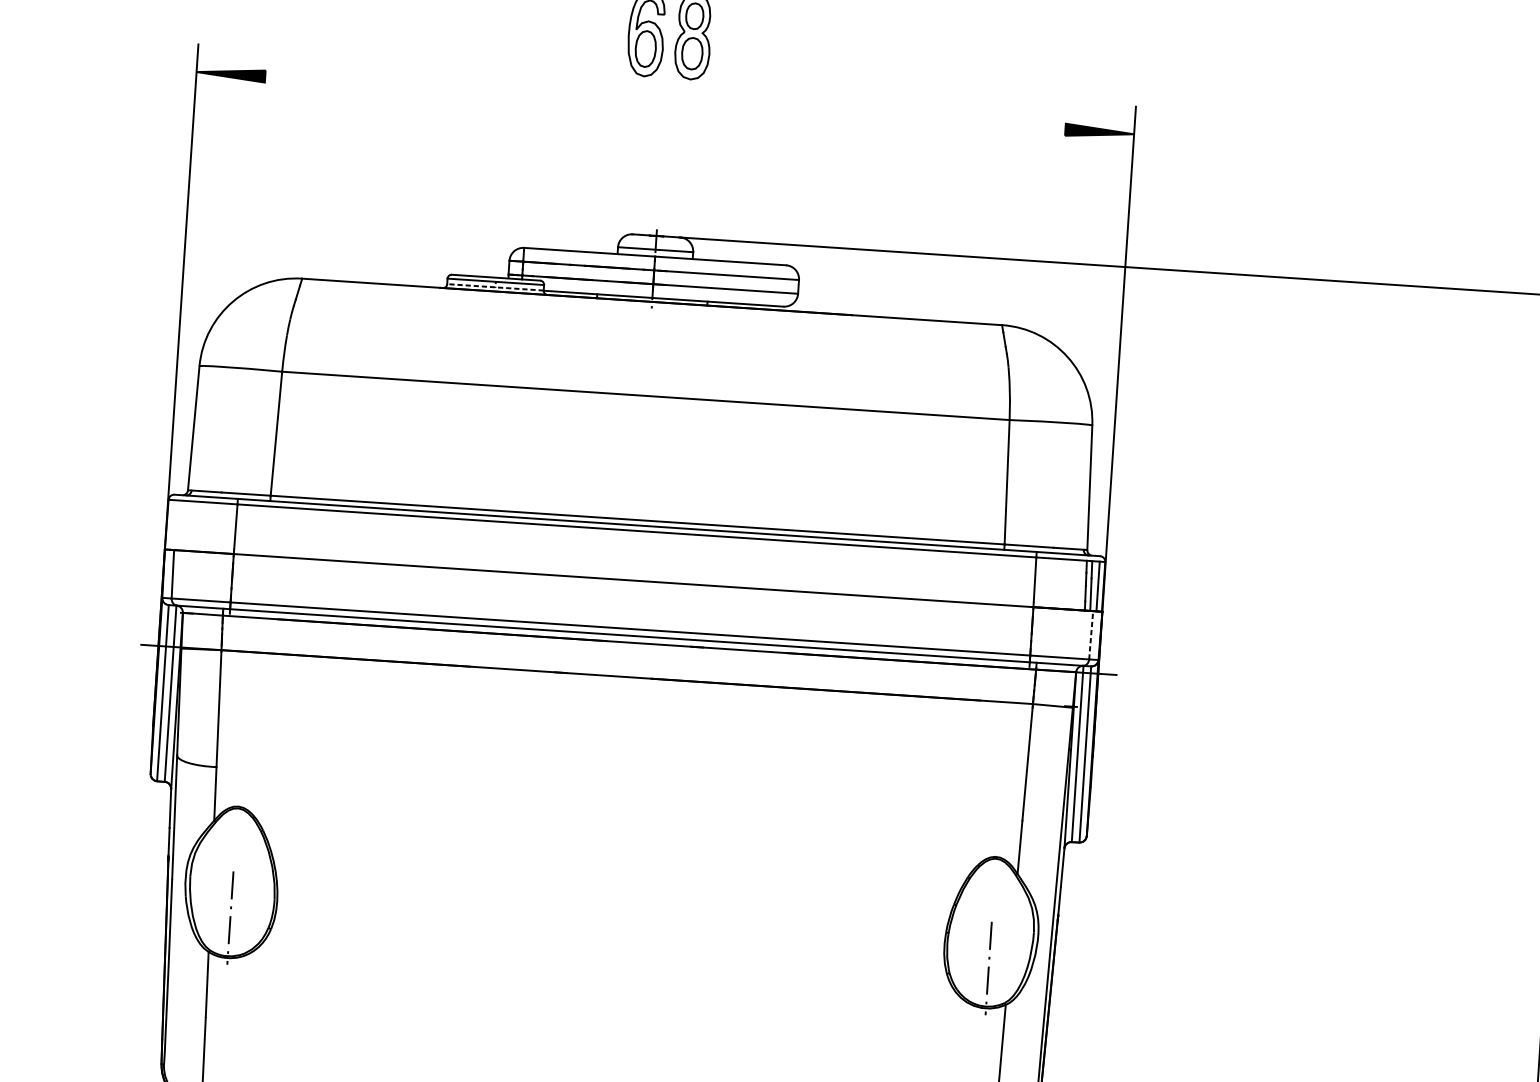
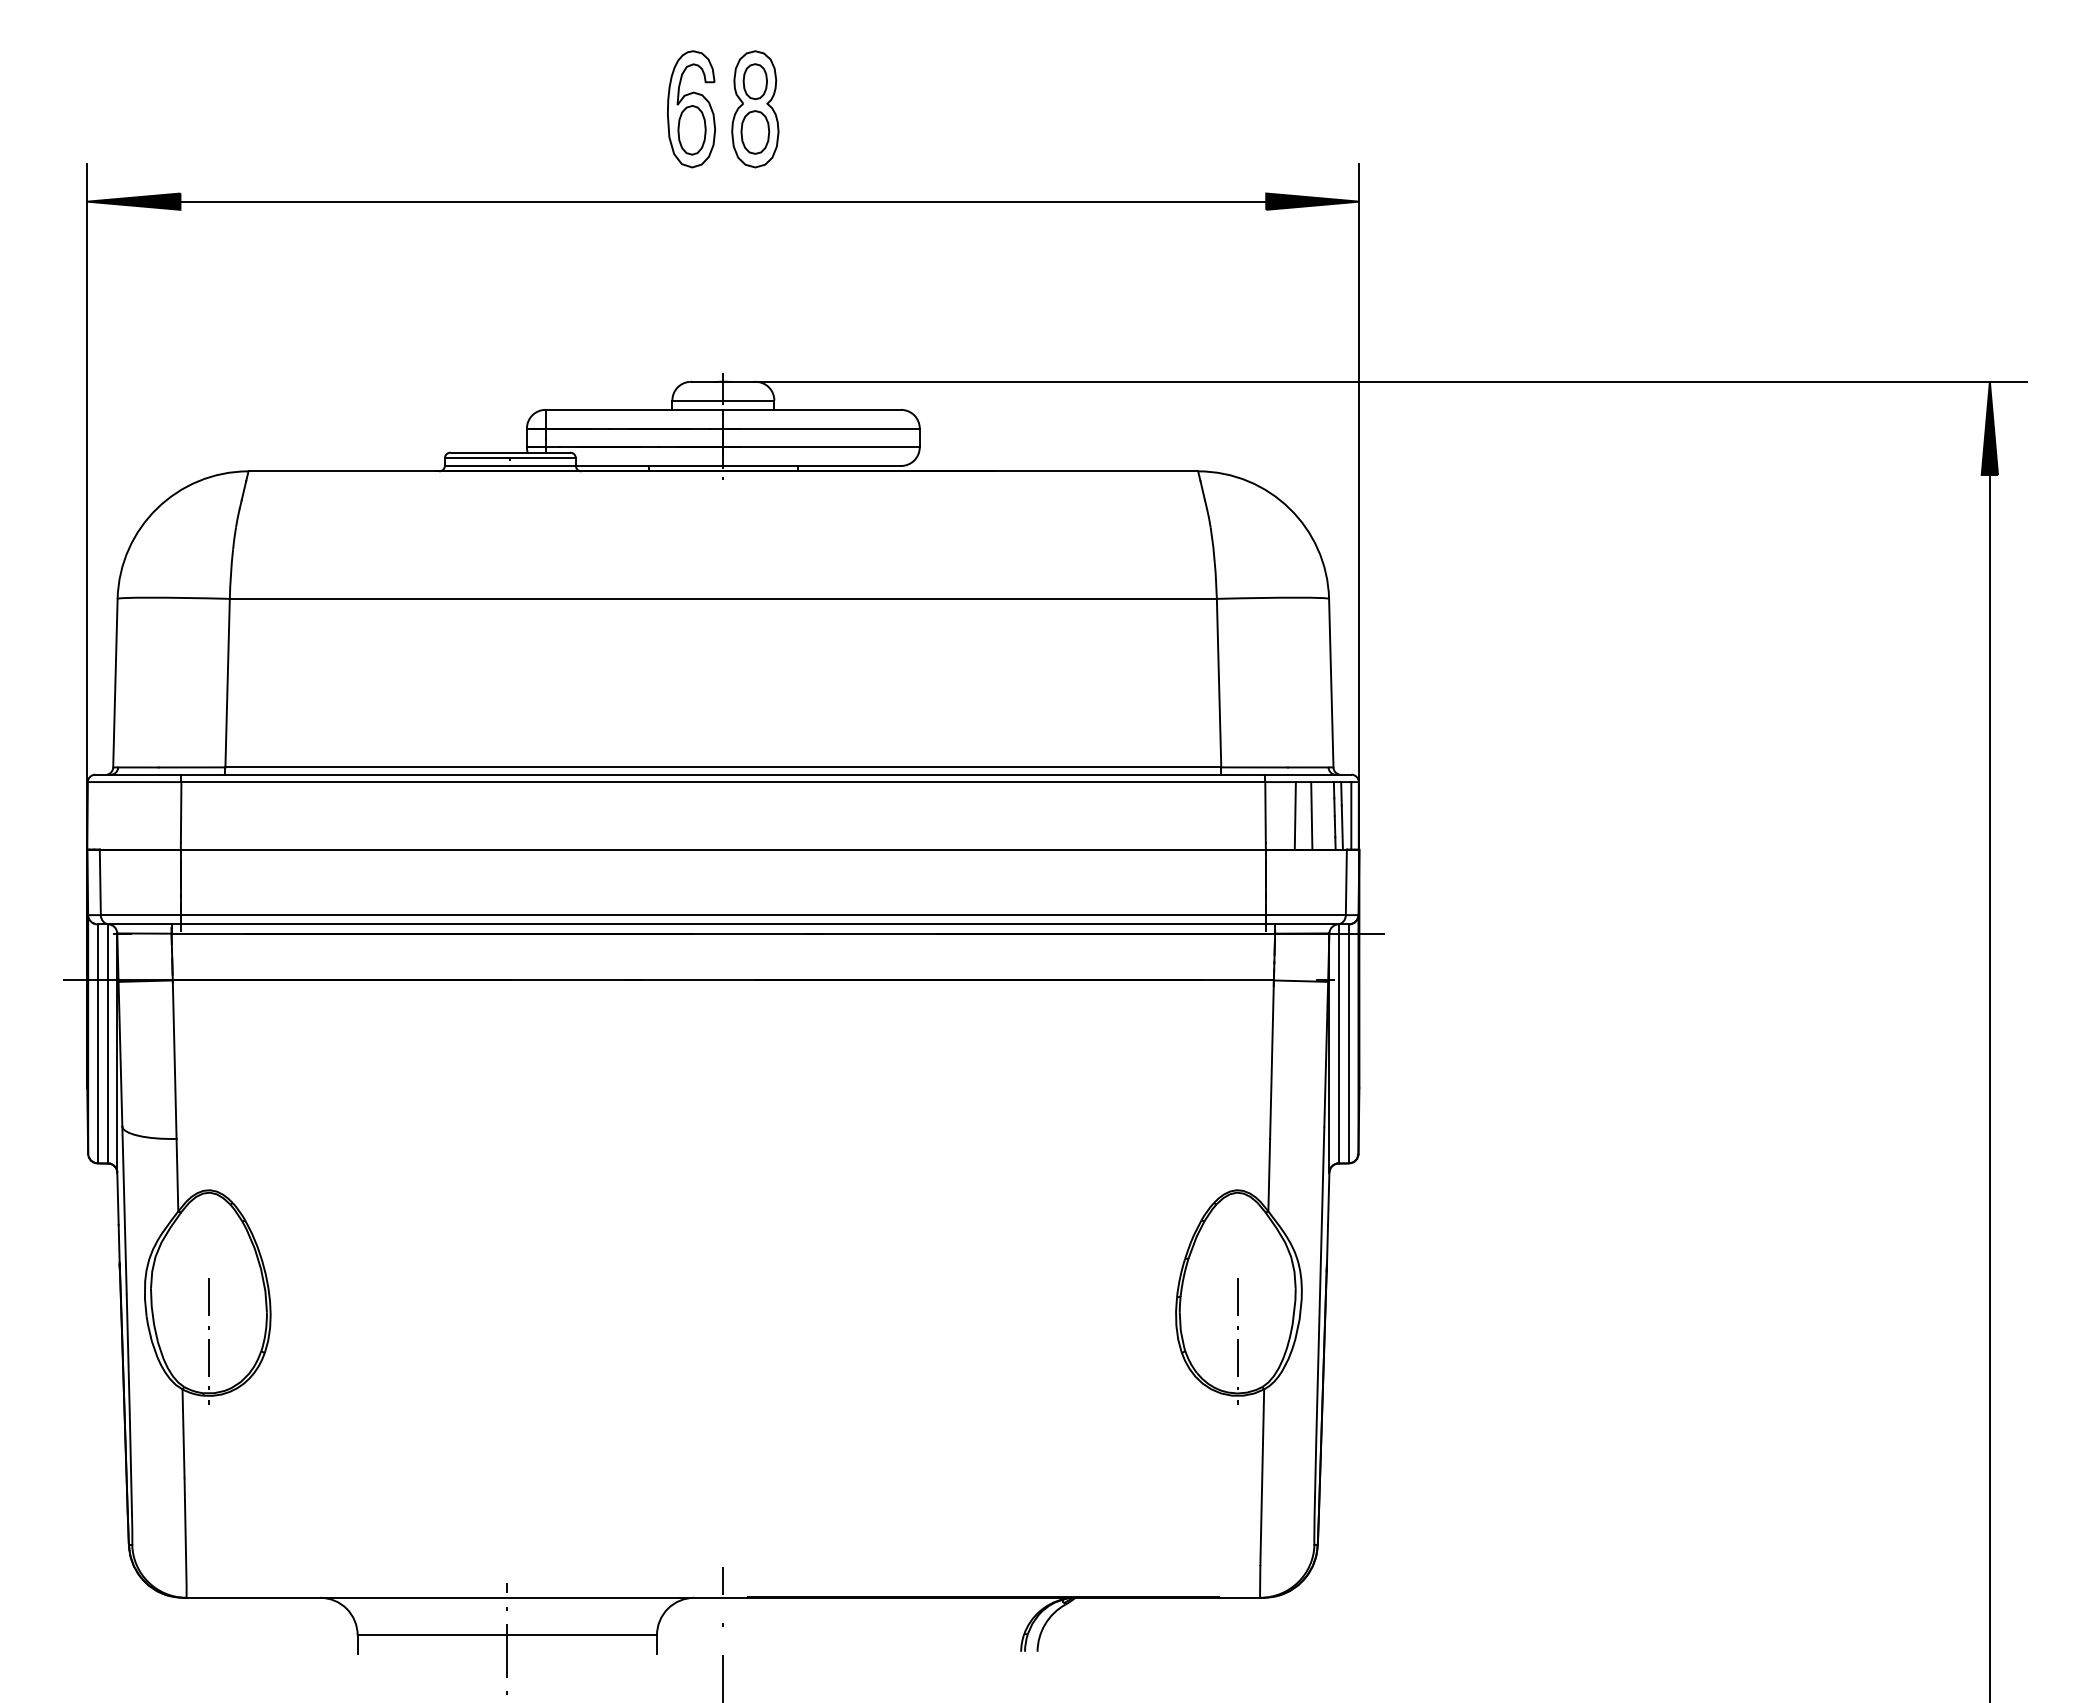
line: (665, 103) -> (723, 201), added
line: (494, 287) -> (509, 465), dashed -> solid
line: (1056, 583) -> (1294, 815), added
line: (1068, 584) -> (1311, 815), added
line: (1091, 635) -> (1346, 882), dashed -> solid

